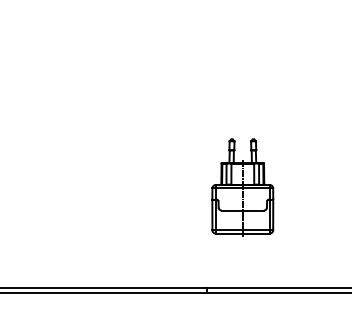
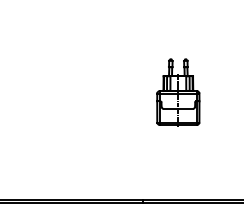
part: (243, 186) -> (178, 92), moved

